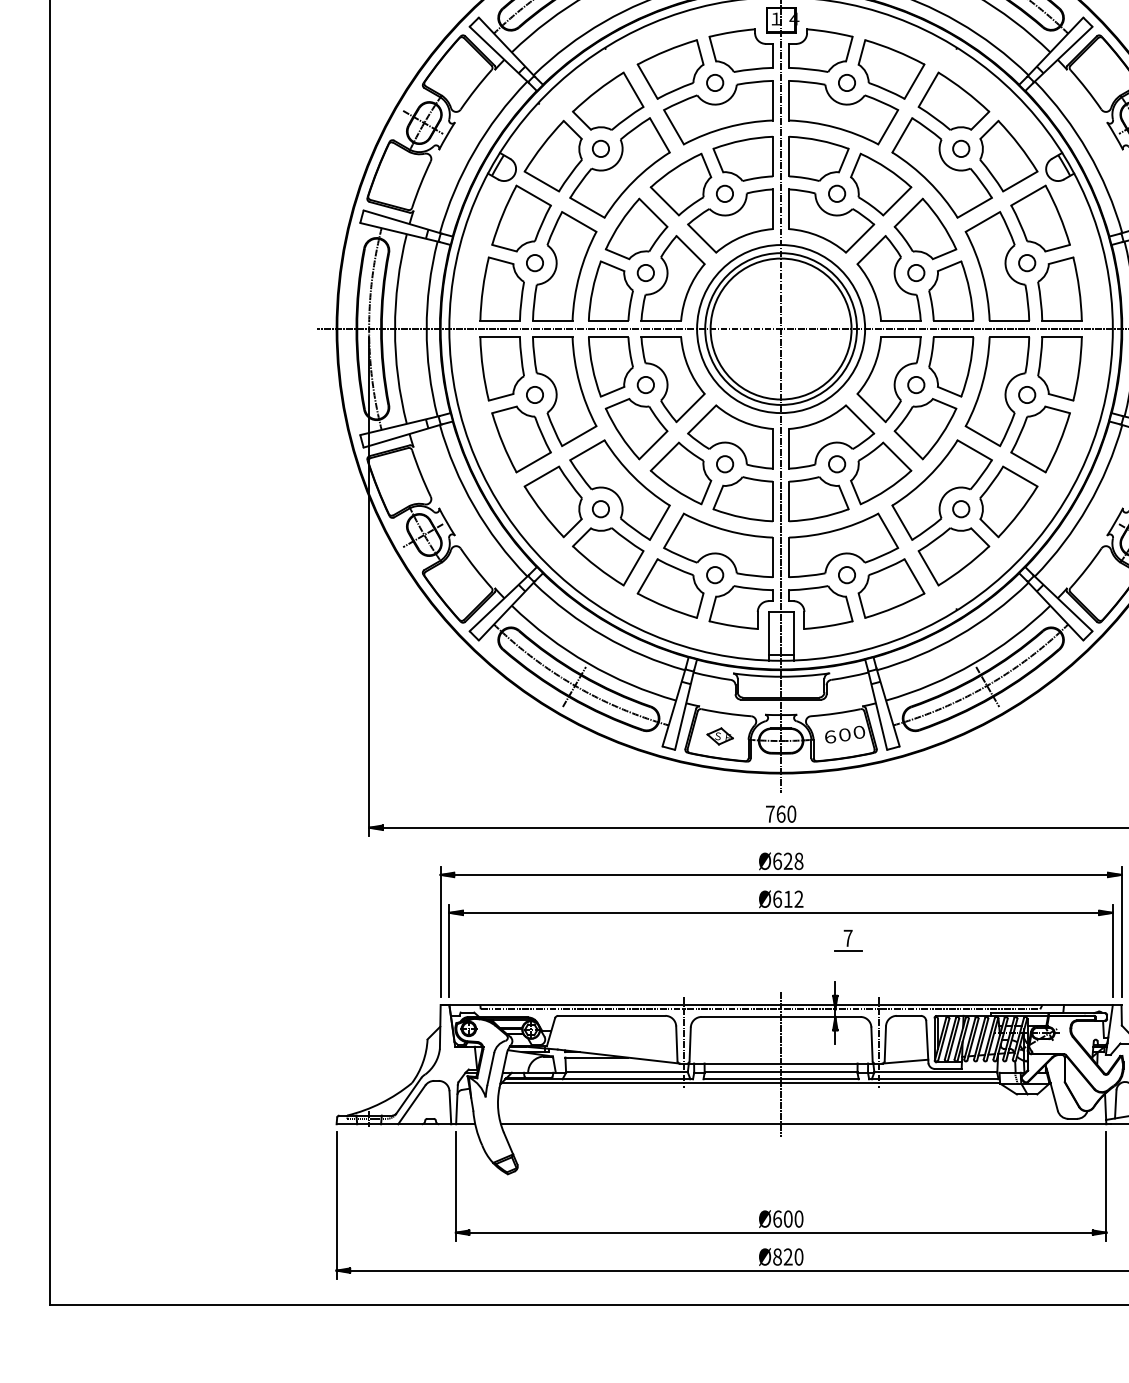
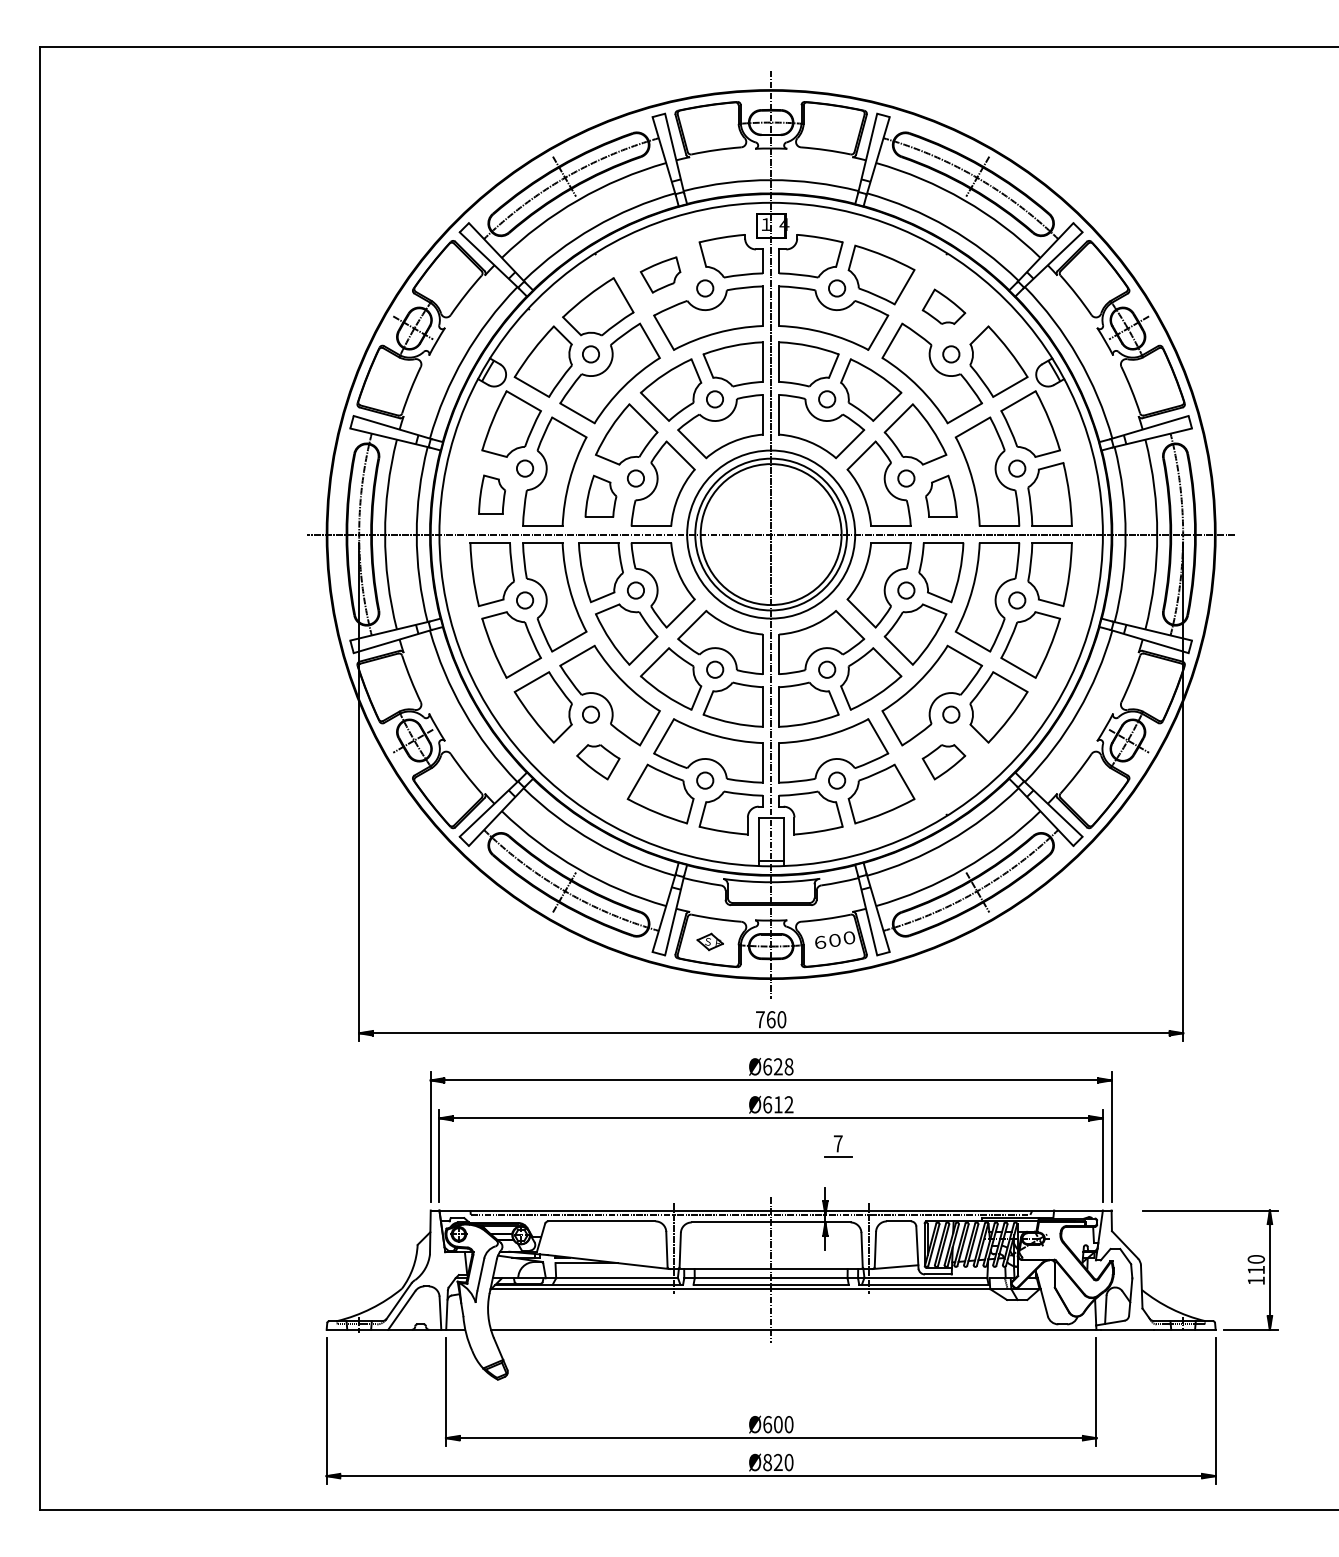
part: (670, 68) -> (660, 274), size x0.6
part: (953, 100) -> (943, 306), size x0.6
part: (501, 288) -> (491, 494), size x0.6
part: (610, 290) -> (600, 496), size x0.7
part: (951, 290) -> (941, 496), size x0.7
part: (608, 555) -> (598, 761), size x0.6
part: (953, 555) -> (943, 761), size x0.6

